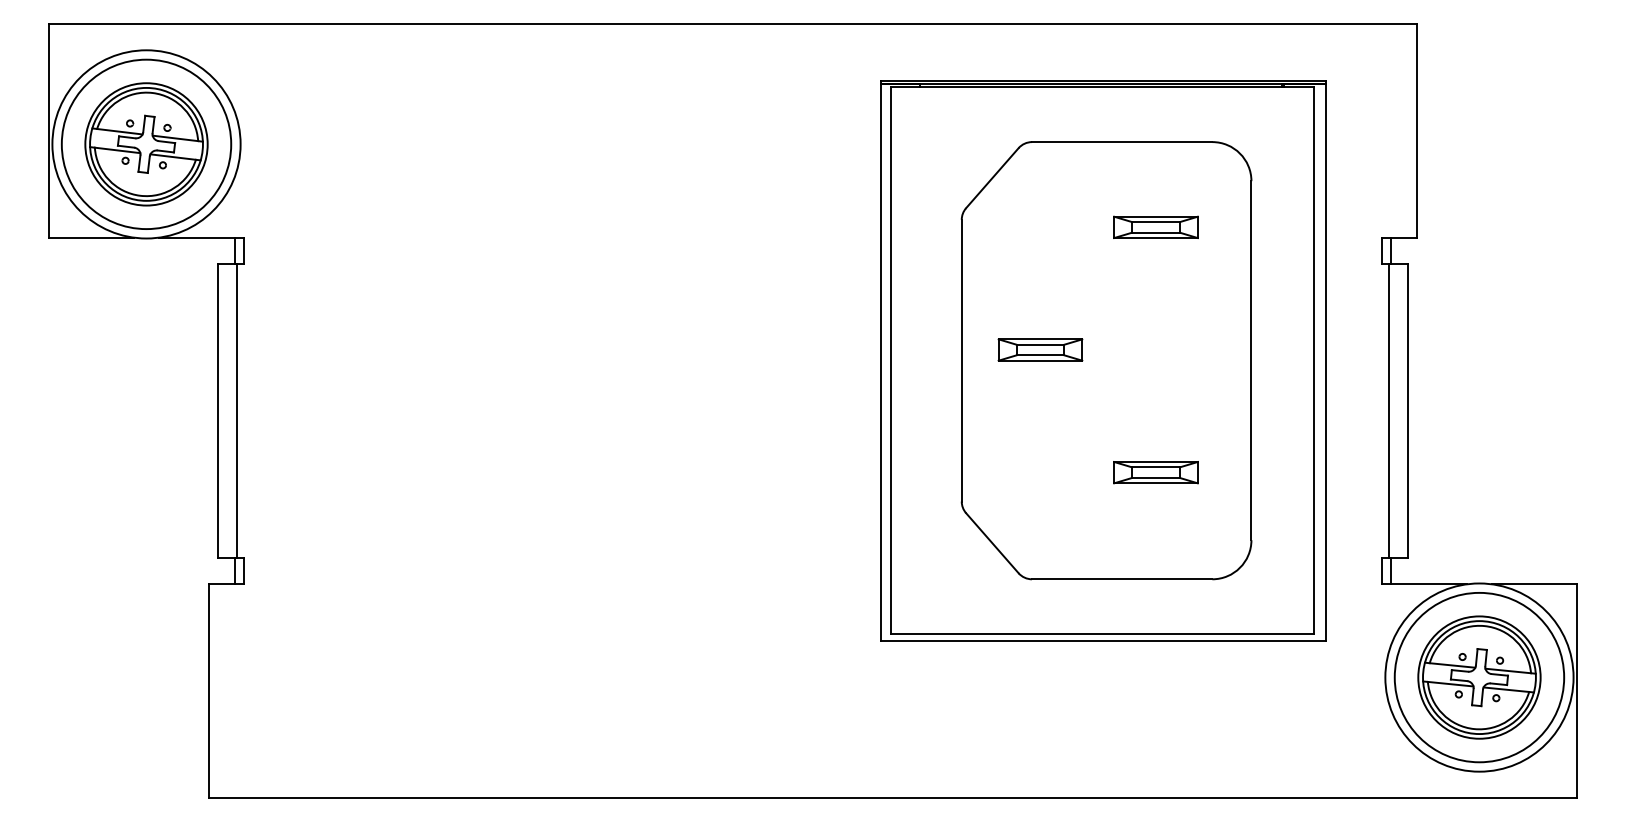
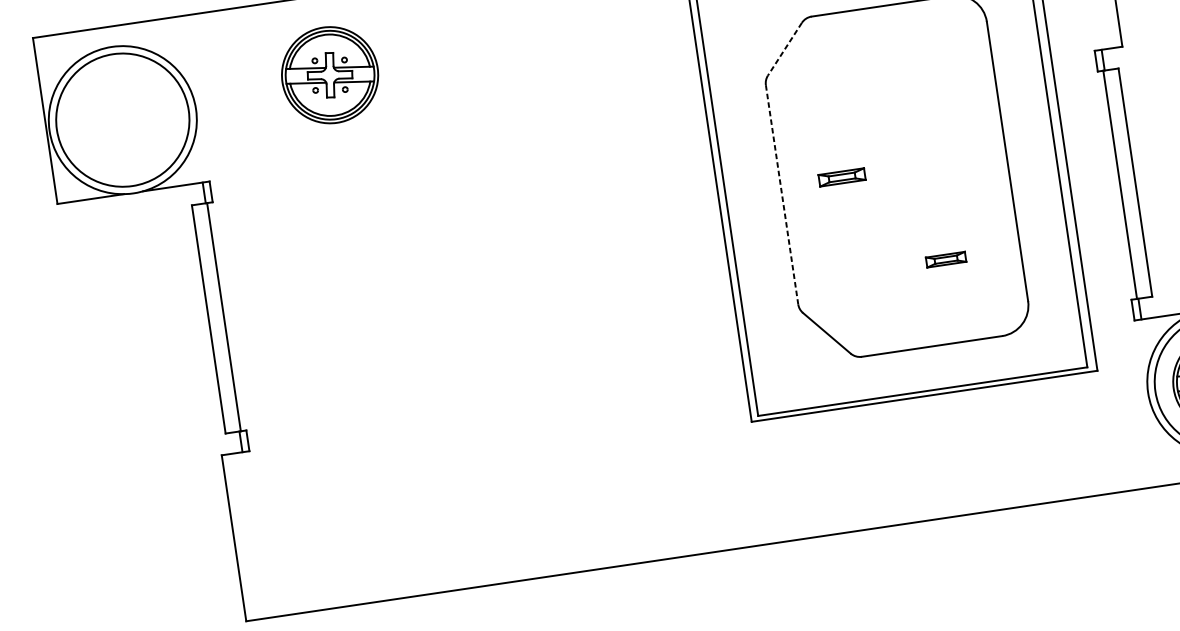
part: (146, 144) -> (330, 75), moved
line: (992, 178) -> (785, 49), solid -> dashed
part: (1155, 226) -> (917, 68), removed
part: (1040, 349) -> (842, 177), size x0.7
line: (961, 360) -> (781, 194), solid -> dashed
part: (1155, 472) -> (945, 259), size x0.6

